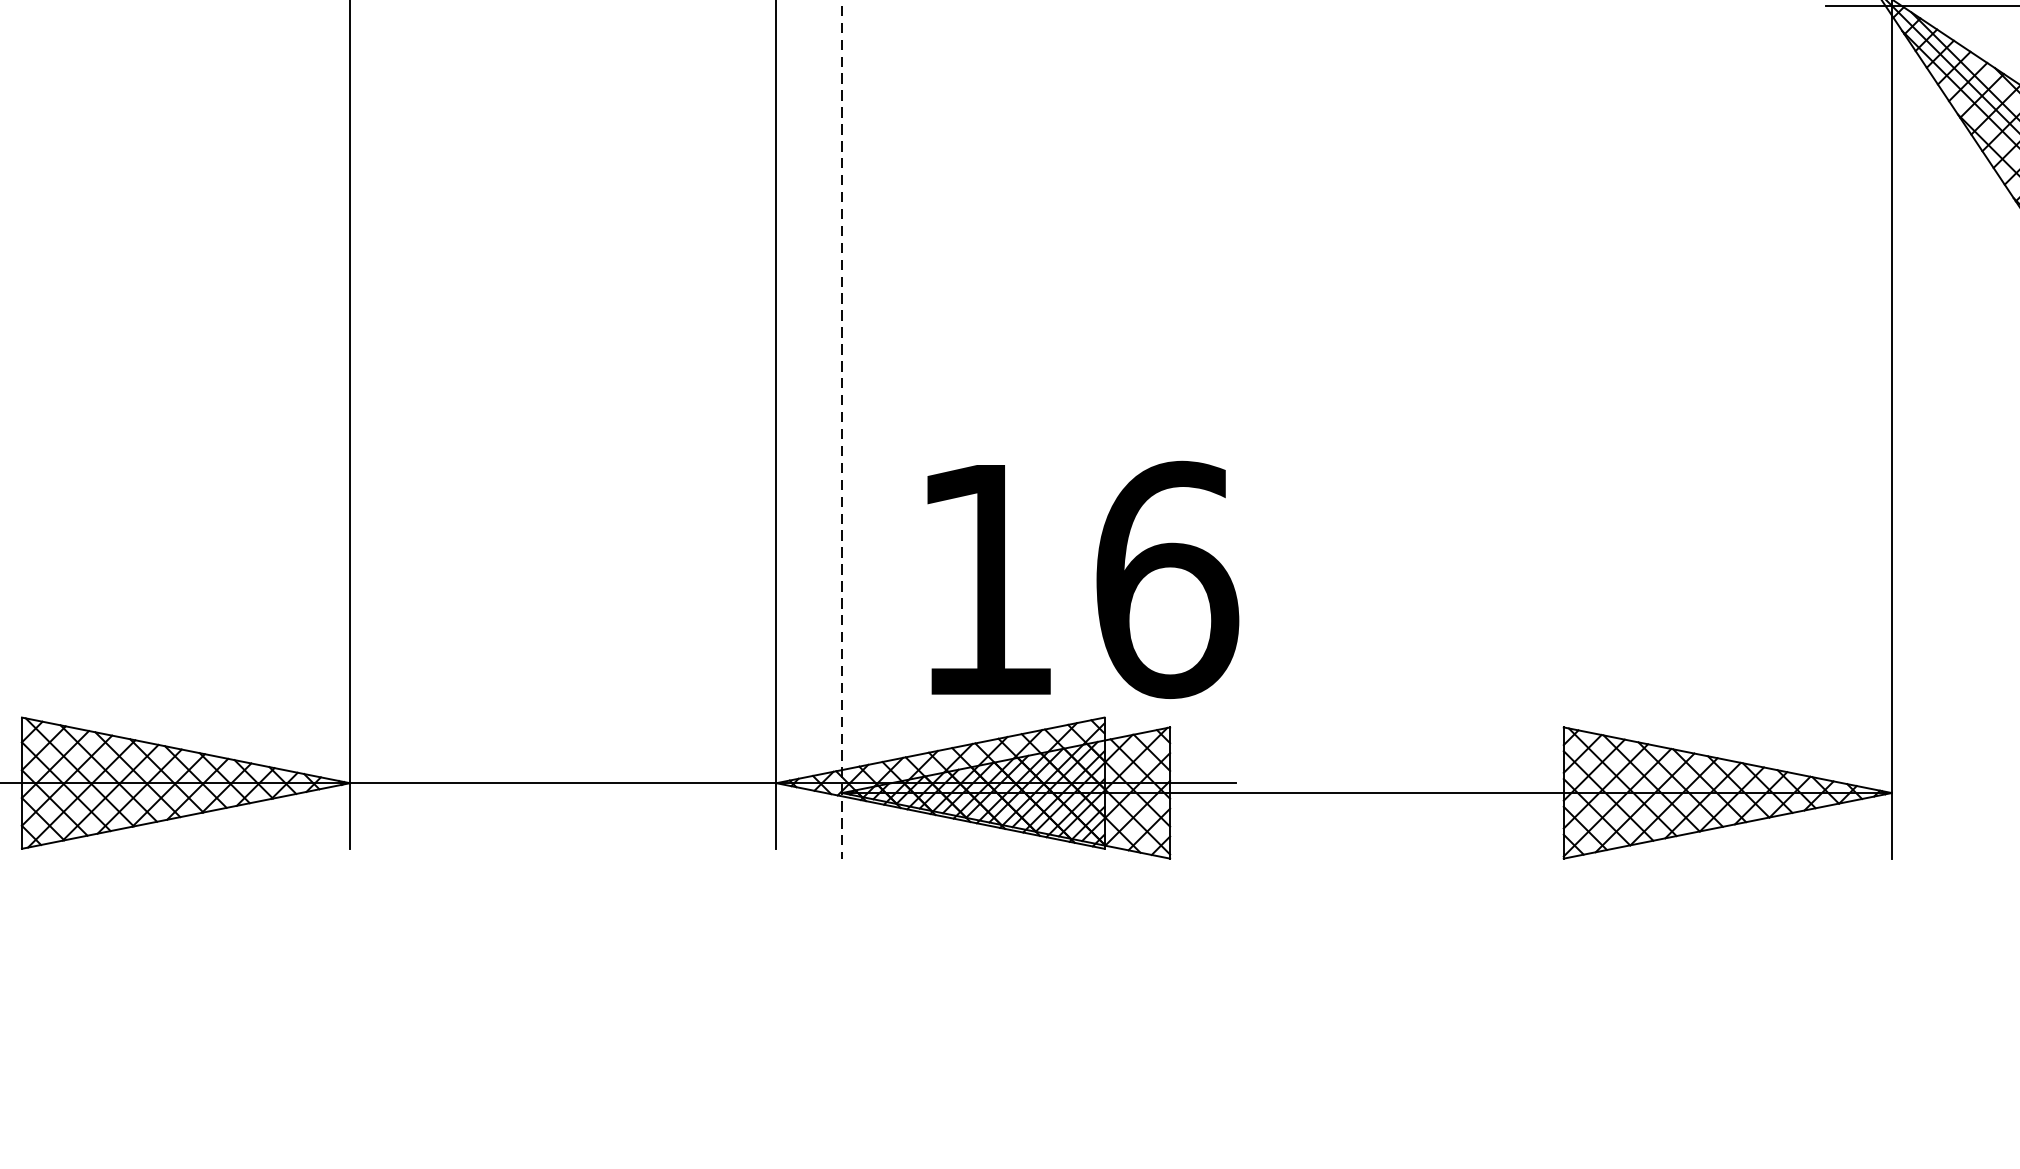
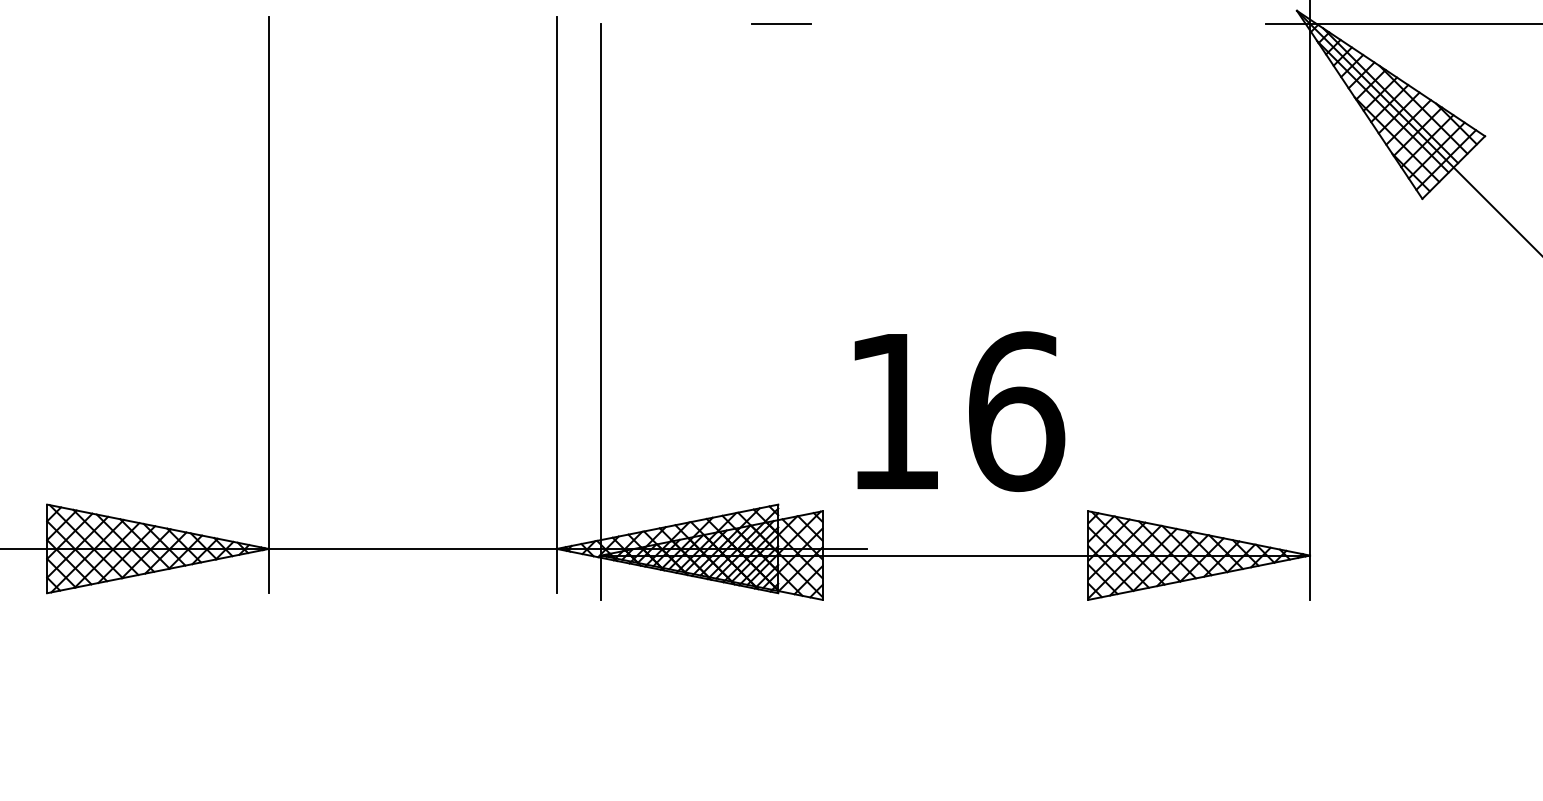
line: (1107, 5) -> (780, 23), added
line: (842, 433) -> (601, 312), dashed -> solid
text: (1082, 579) -> (959, 411), moved

